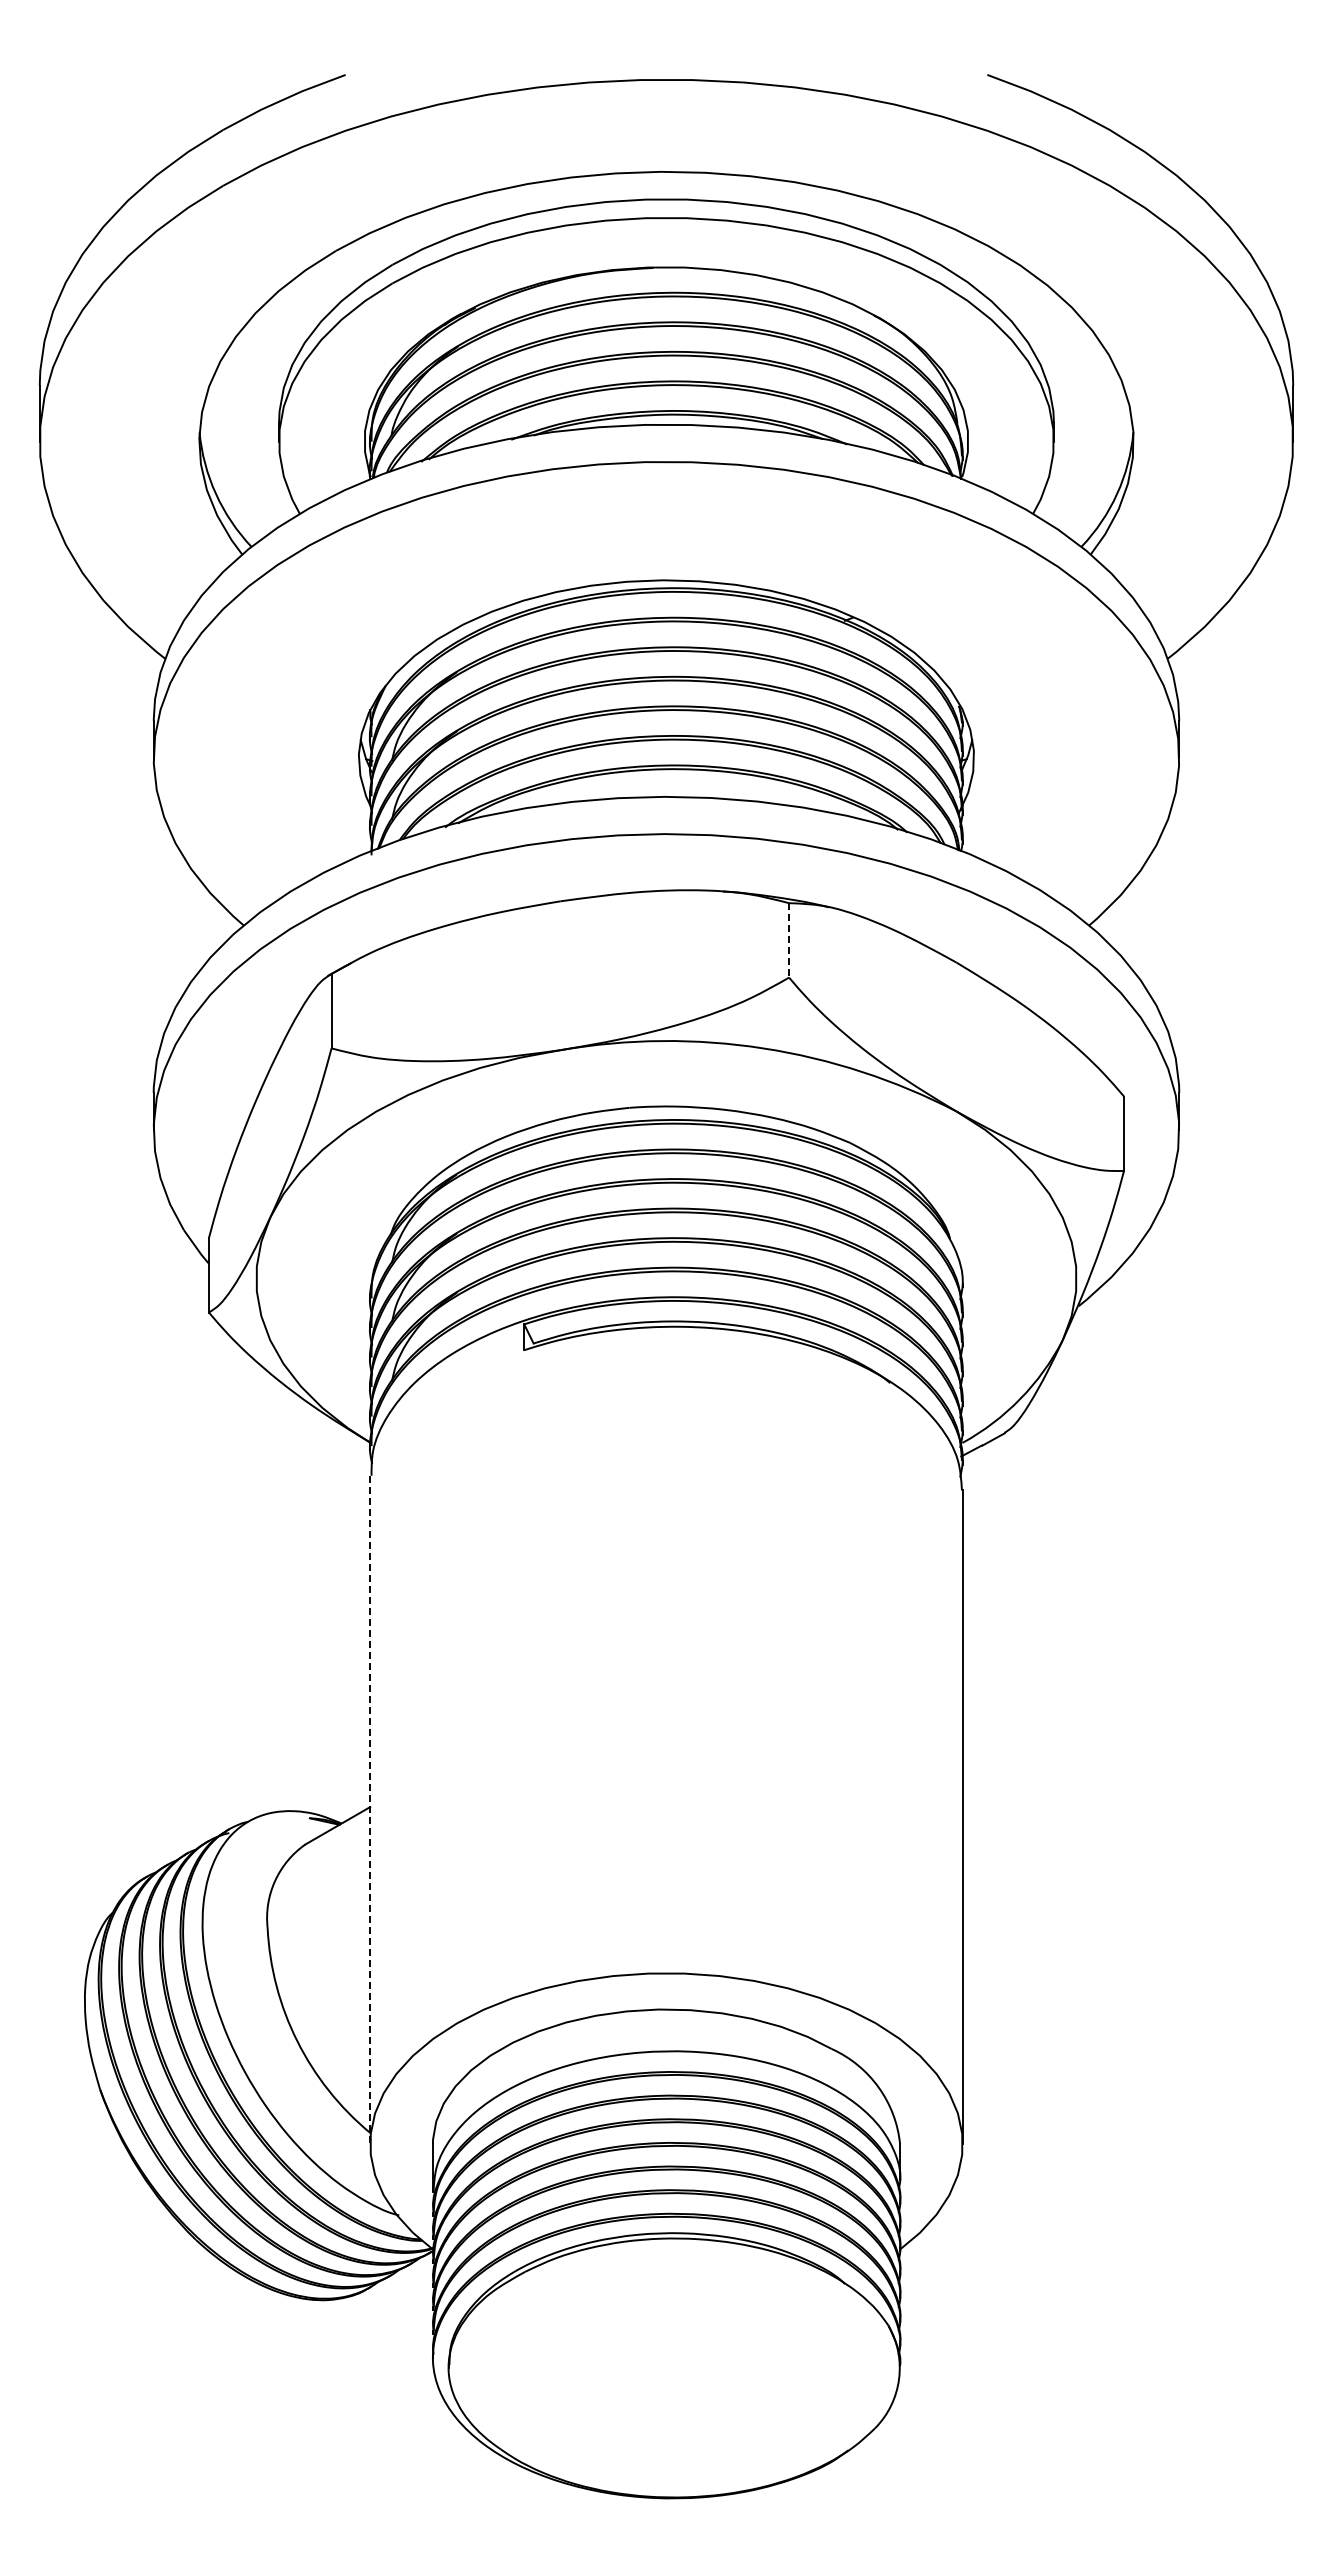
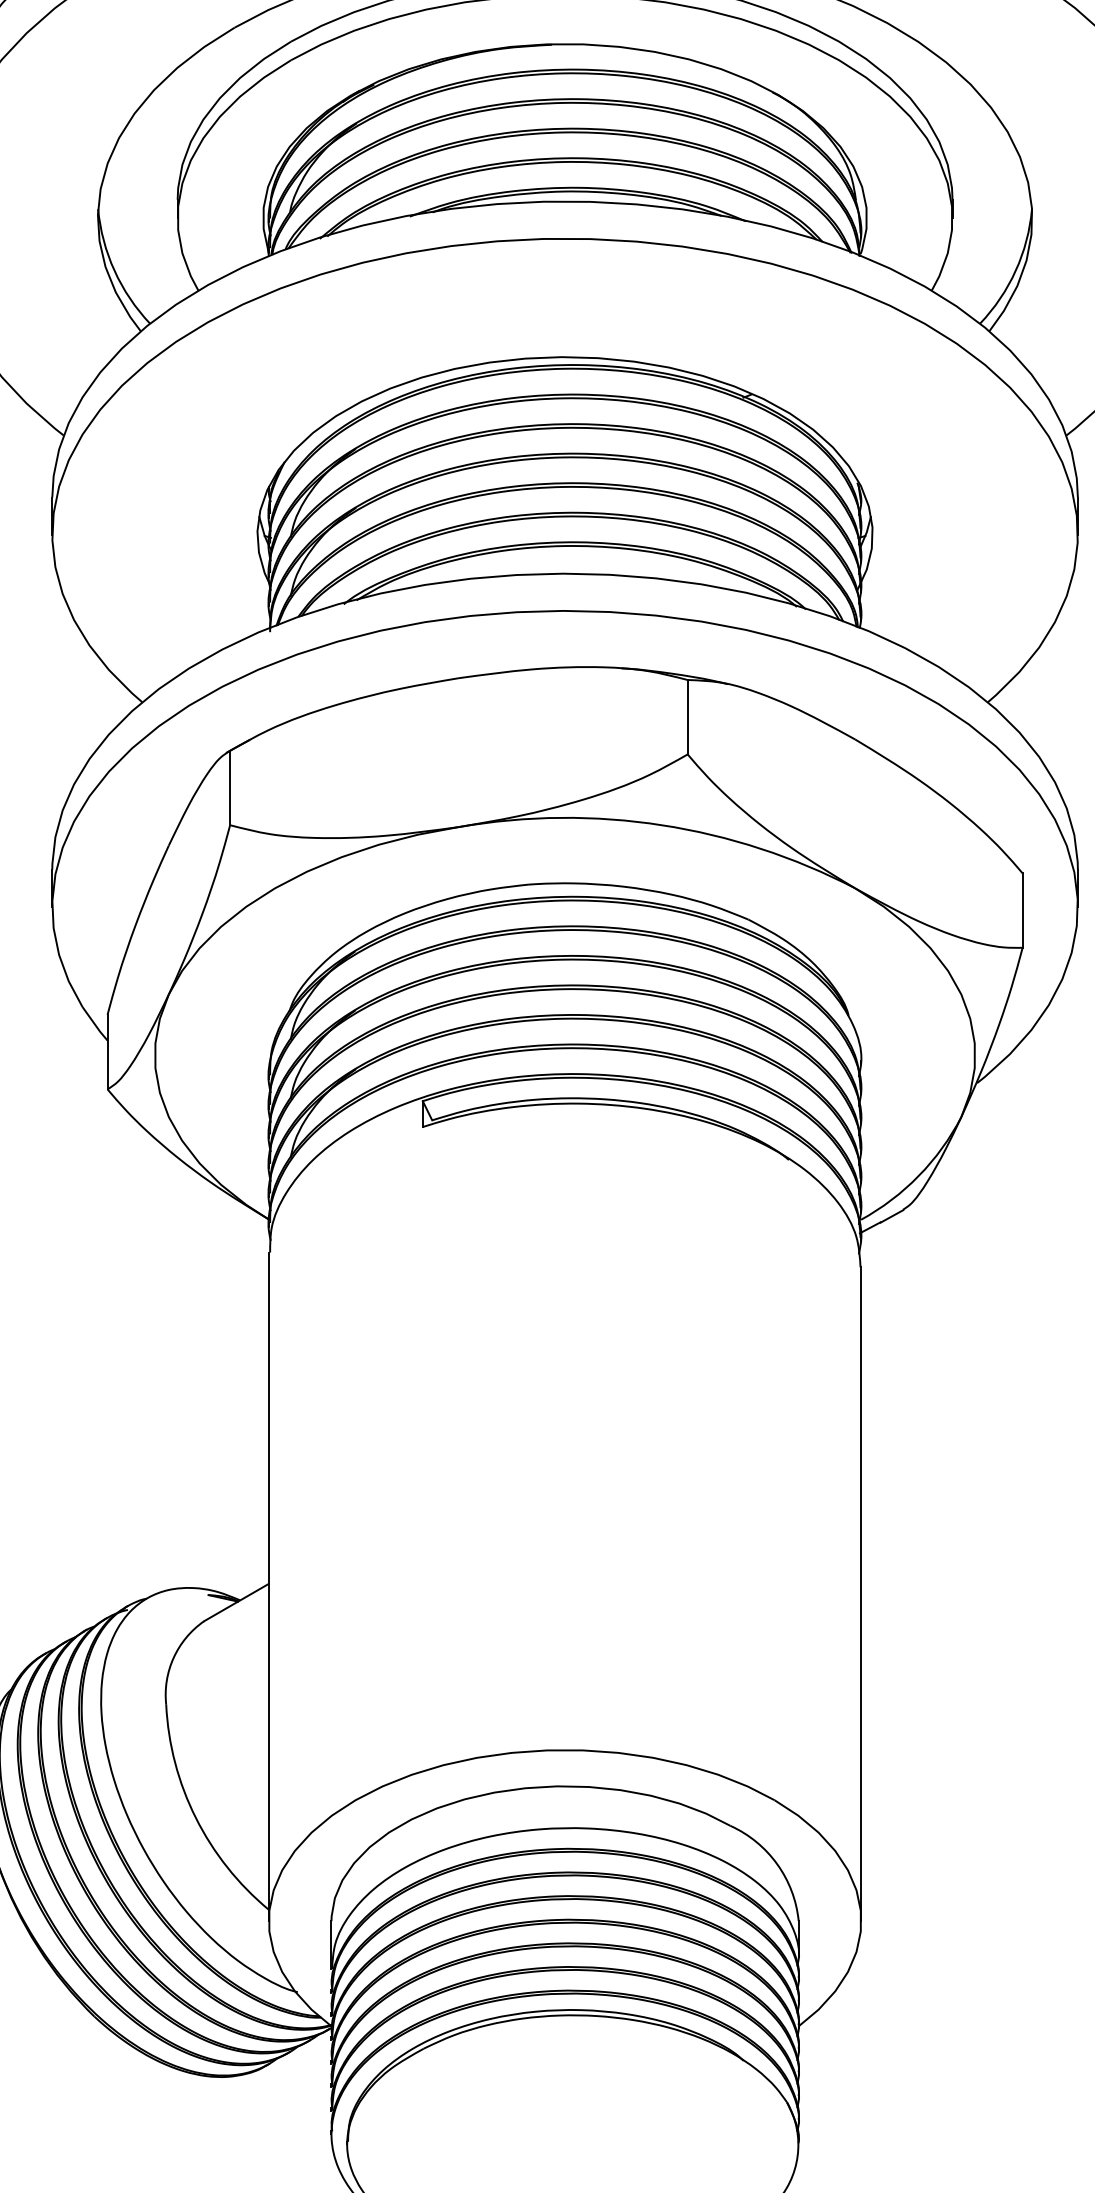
line: (789, 940) -> (688, 717), dashed -> solid
line: (370, 1810) -> (269, 1587), dashed -> solid

